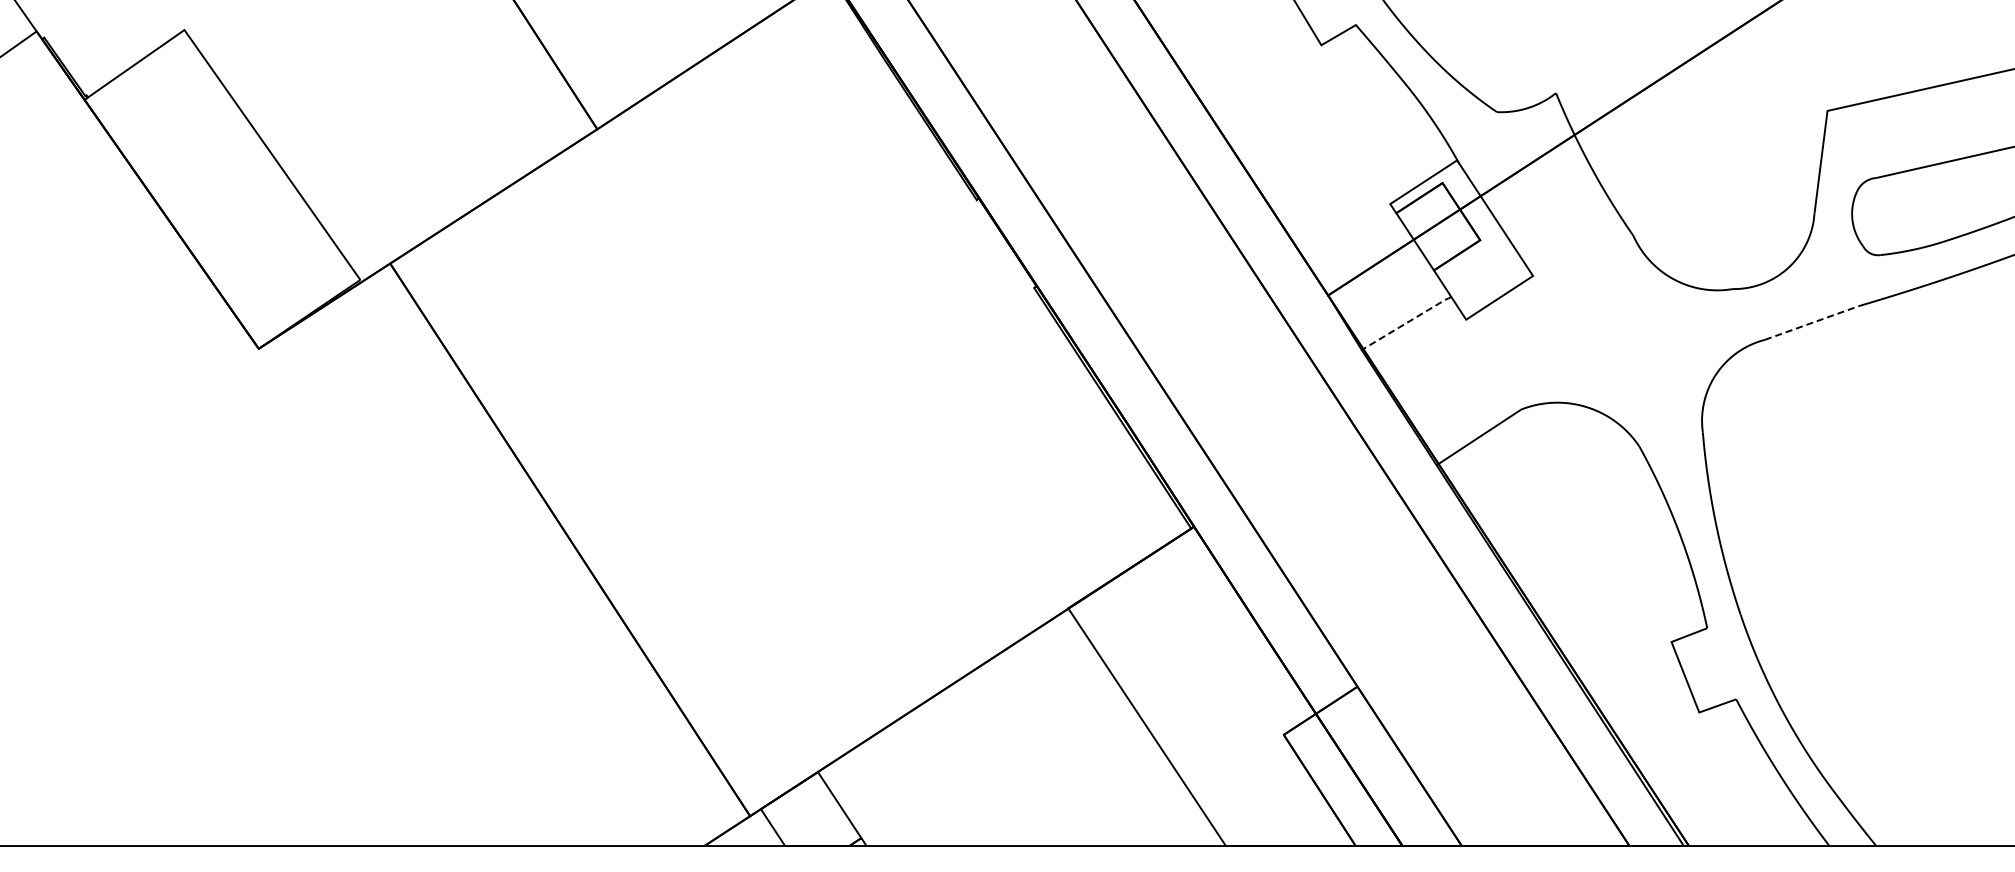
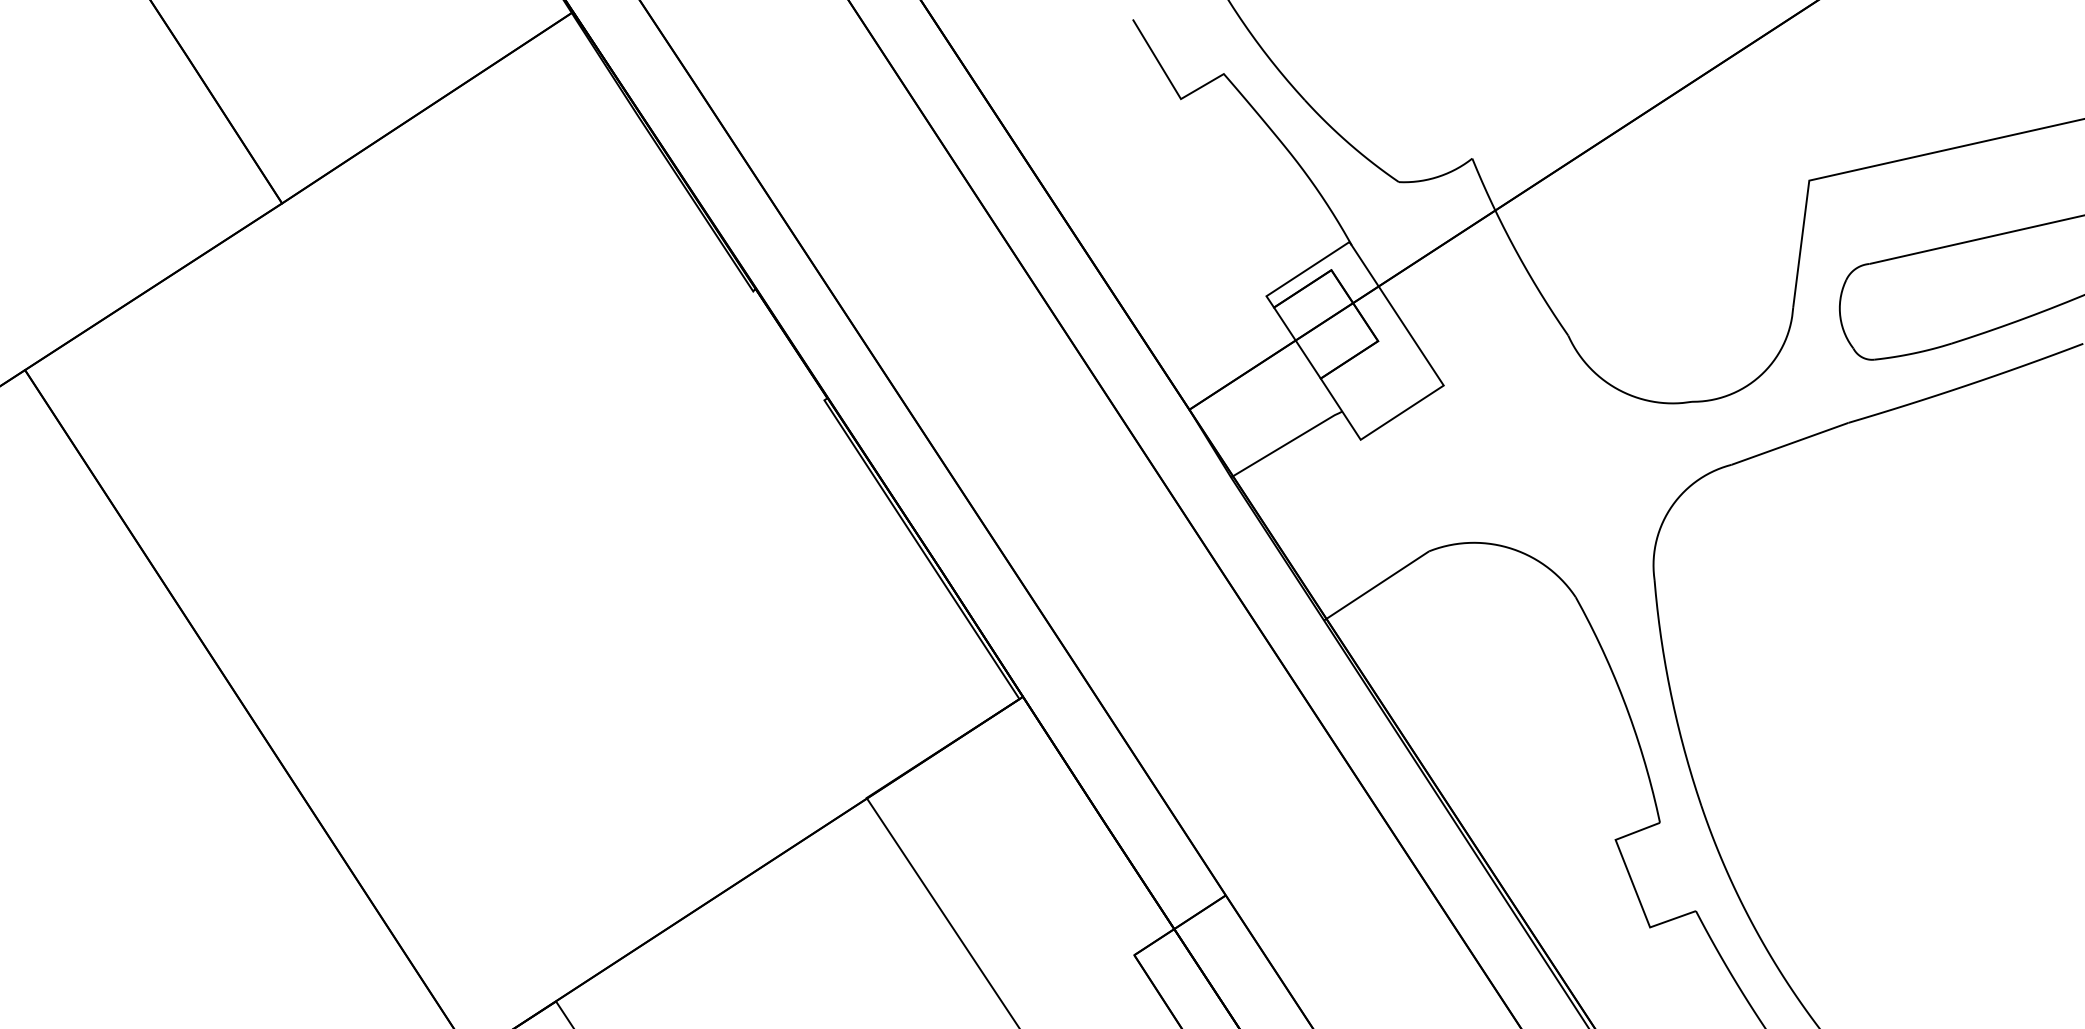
line: (1406, 322) -> (1286, 443), dashed -> solid
line: (1812, 322) -> (1790, 443), dashed -> solid

